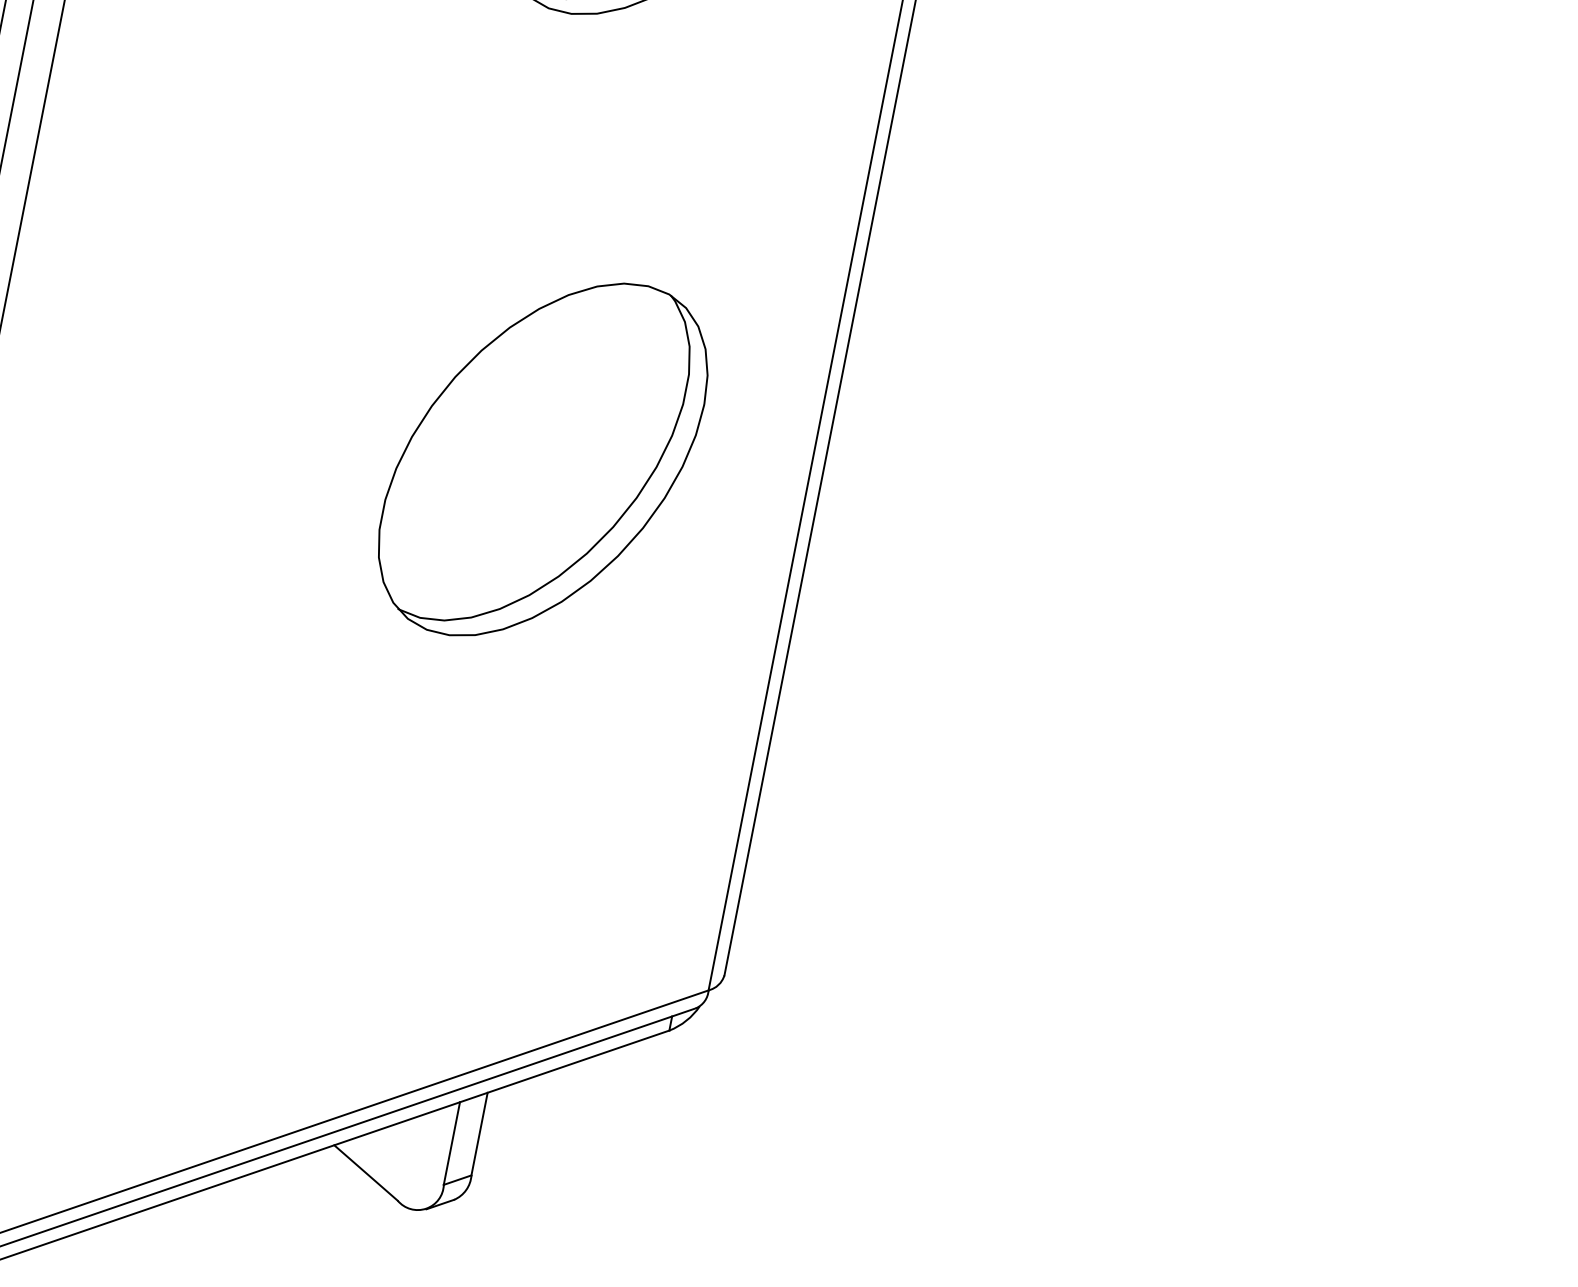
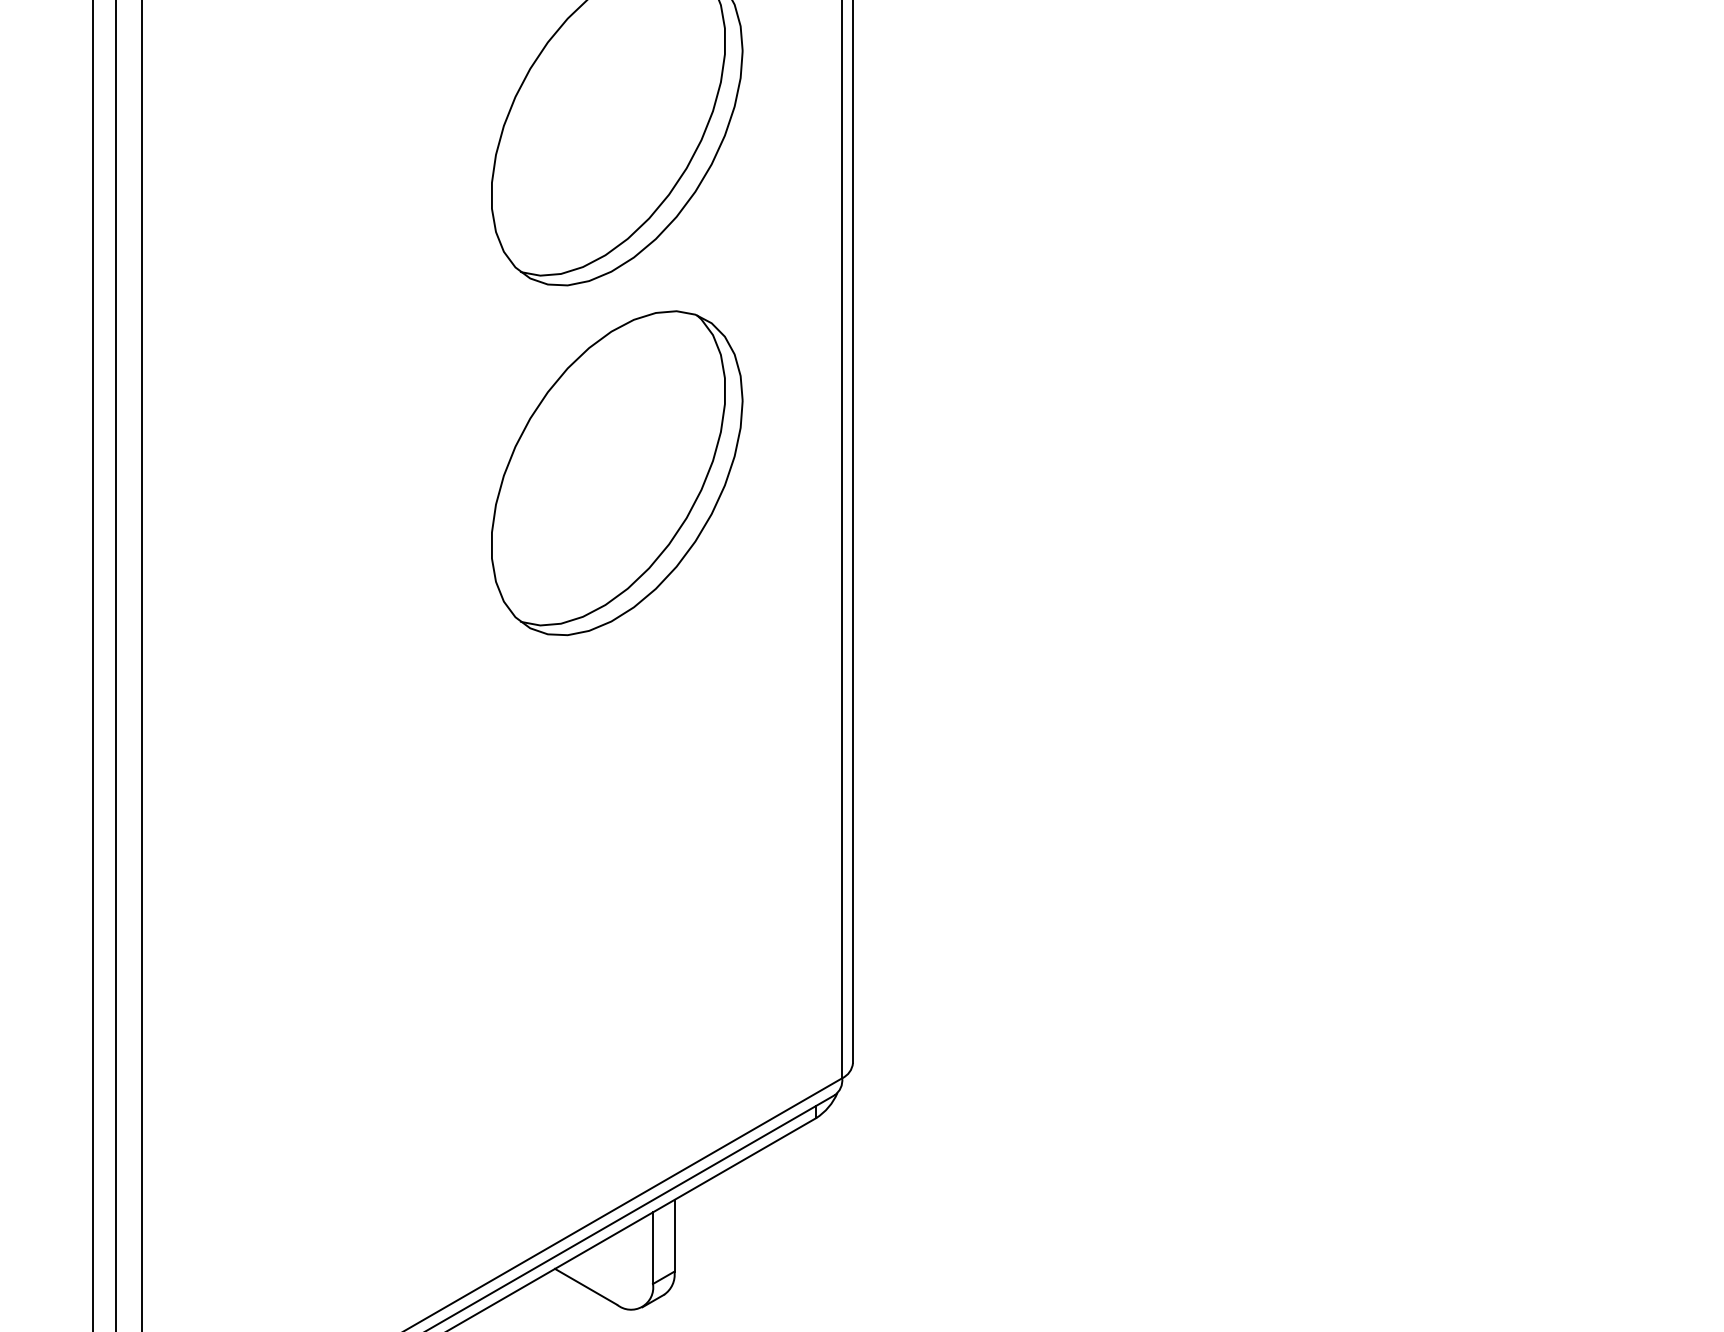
part: (543, 460) -> (617, 473), moved

